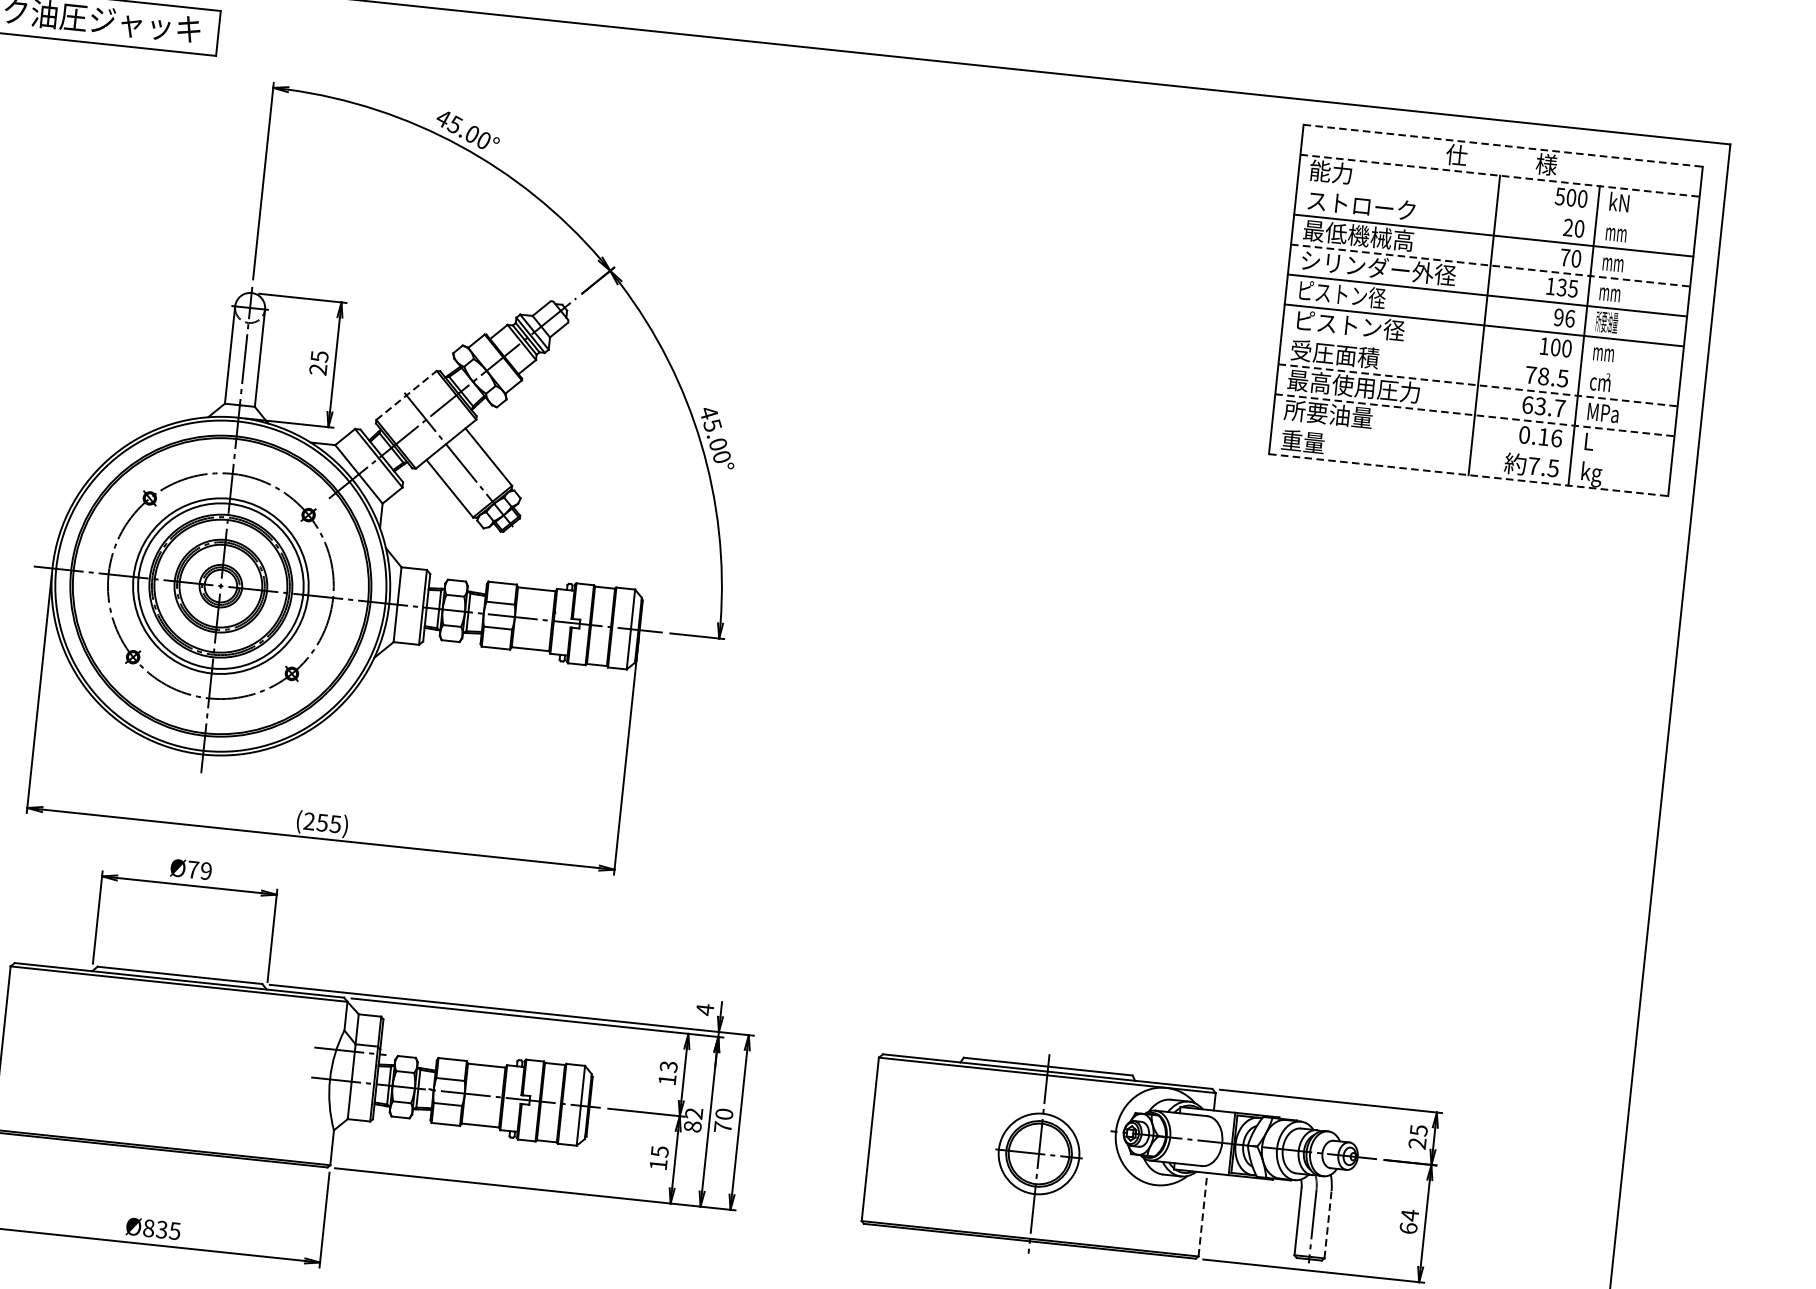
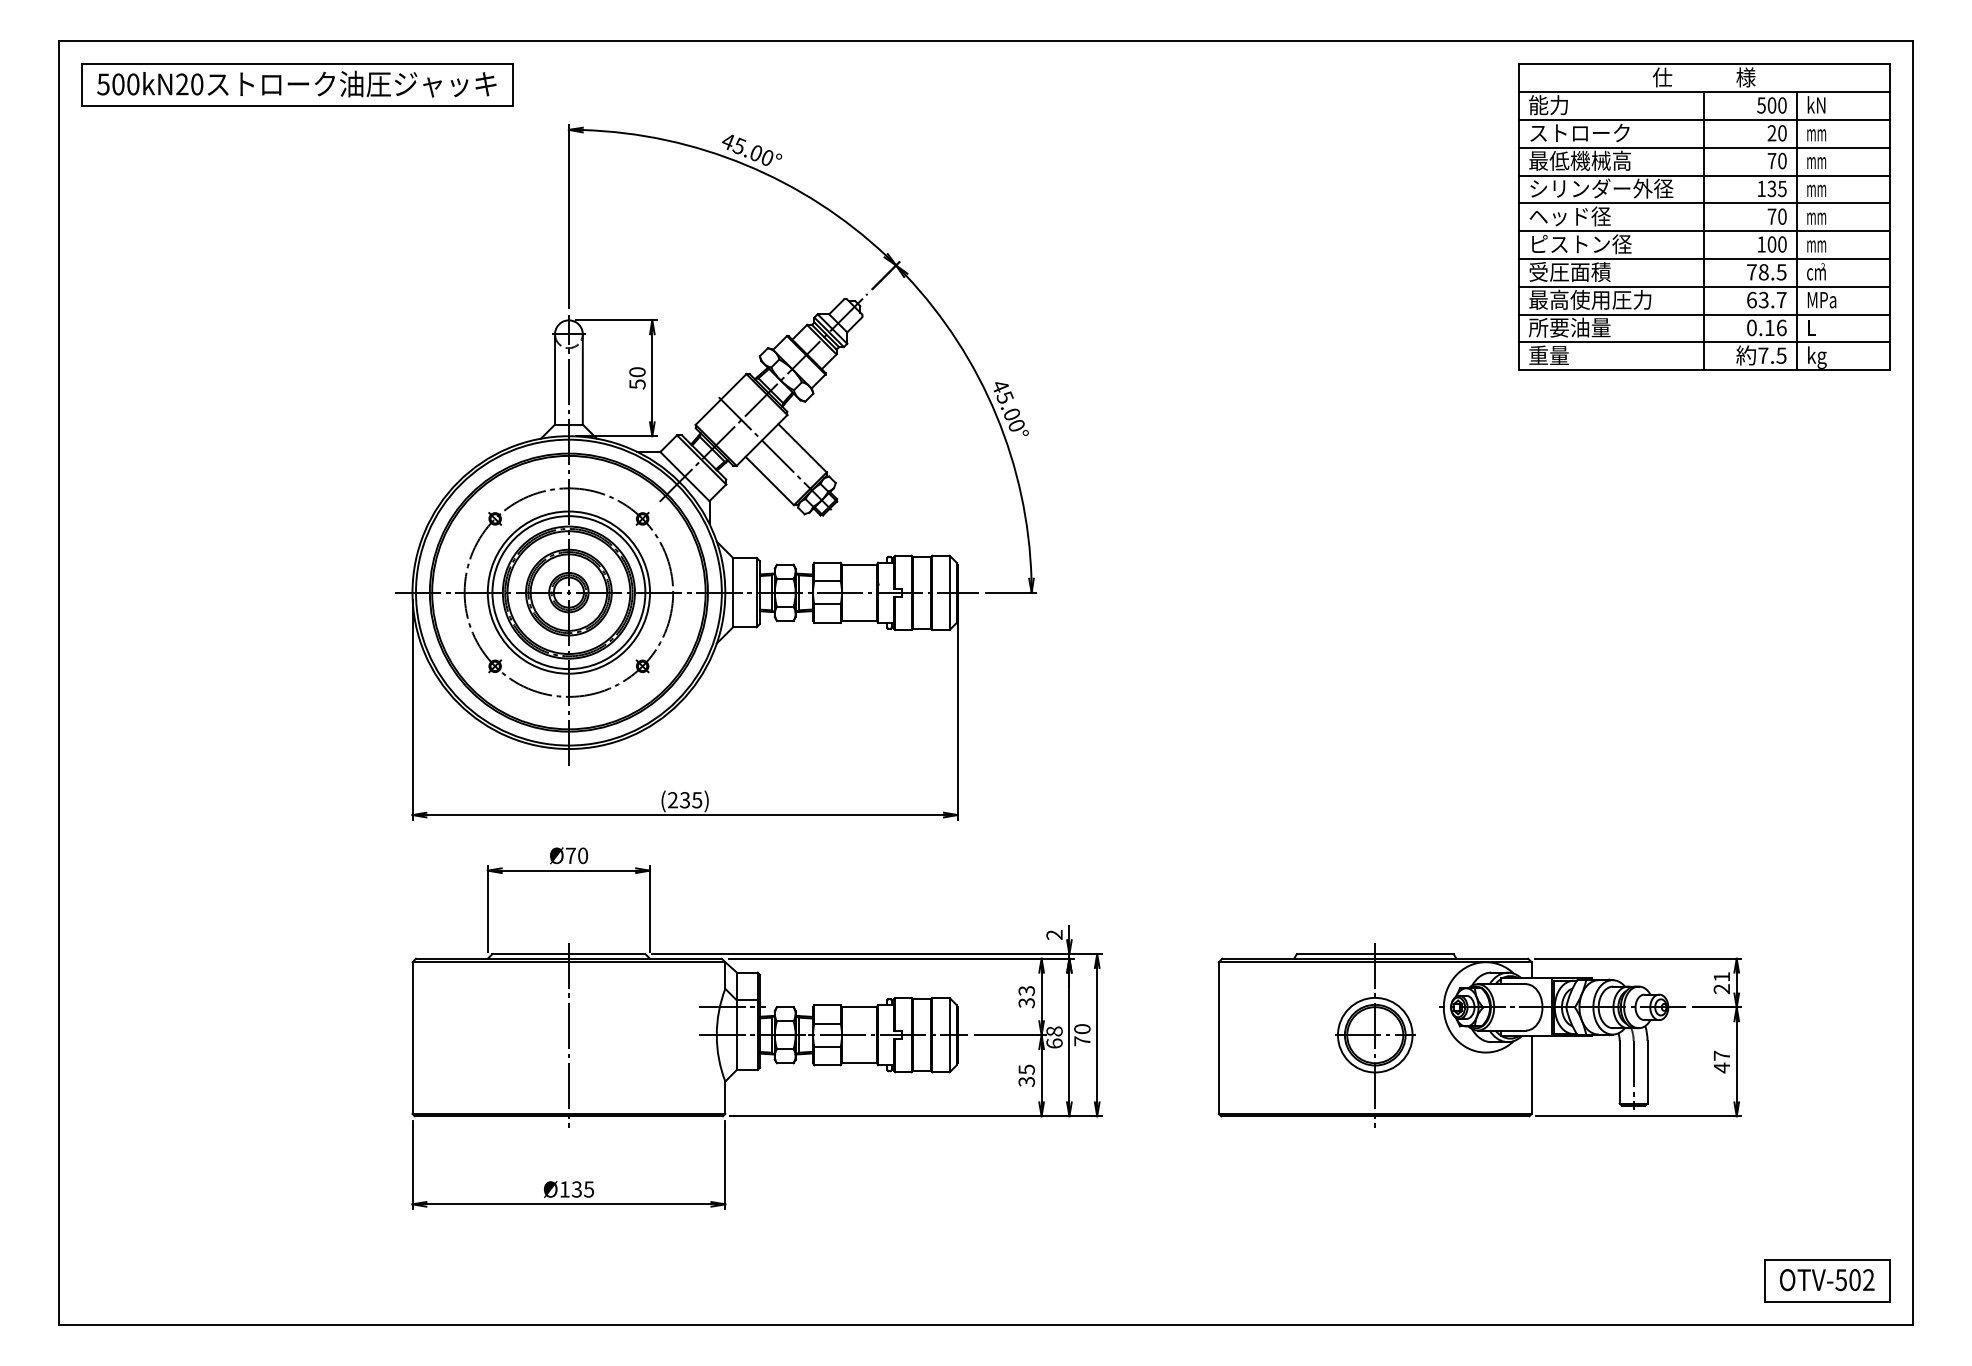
line: (1503, 146) -> (1704, 64), dashed -> solid
line: (1500, 176) -> (1704, 92), dashed -> solid
line: (1496, 205) -> (1703, 119), added
line: (1490, 265) -> (1704, 175), dashed -> solid
text: (1340, 294) -> (1569, 216), ピストン径 -> ヘッド径
text: (1563, 317) -> (1776, 216), 96 -> 70
text: (1606, 322) -> (1816, 216), 所要油量 -> mm
line: (1480, 354) -> (1703, 258), added
text: (318, 363) -> (637, 378), 25 -> 50
line: (1478, 385) -> (1704, 286), dashed -> solid
line: (407, 395) -> (721, 399), dashed -> solid
line: (1475, 415) -> (1704, 314), dashed -> solid
line: (1470, 445) -> (1703, 342), added
line: (1468, 475) -> (1704, 370), dashed -> solid
text: (321, 821) -> (684, 799), (255) -> (235)
text: (206, 870) -> (583, 855), Ø79 -> Ø70
text: (705, 1009) -> (1054, 934), 4 -> 2
line: (170, 1061) -> (568, 1034), added
text: (667, 1080) -> (1026, 1003), 13 -> 33
text: (693, 1120) -> (1054, 1037), 82 -> 68
text: (1418, 1131) -> (1721, 977), 25 -> 21
text: (658, 1164) -> (1026, 1081), 15 -> 35
line: (1202, 1215) -> (1531, 1075), dashed -> solid
text: (1408, 1221) -> (1721, 1061), 64 -> 47
line: (1328, 1223) -> (1647, 1071), dashed -> solid
text: (148, 1228) -> (564, 1189), Ø835 -> Ø135

